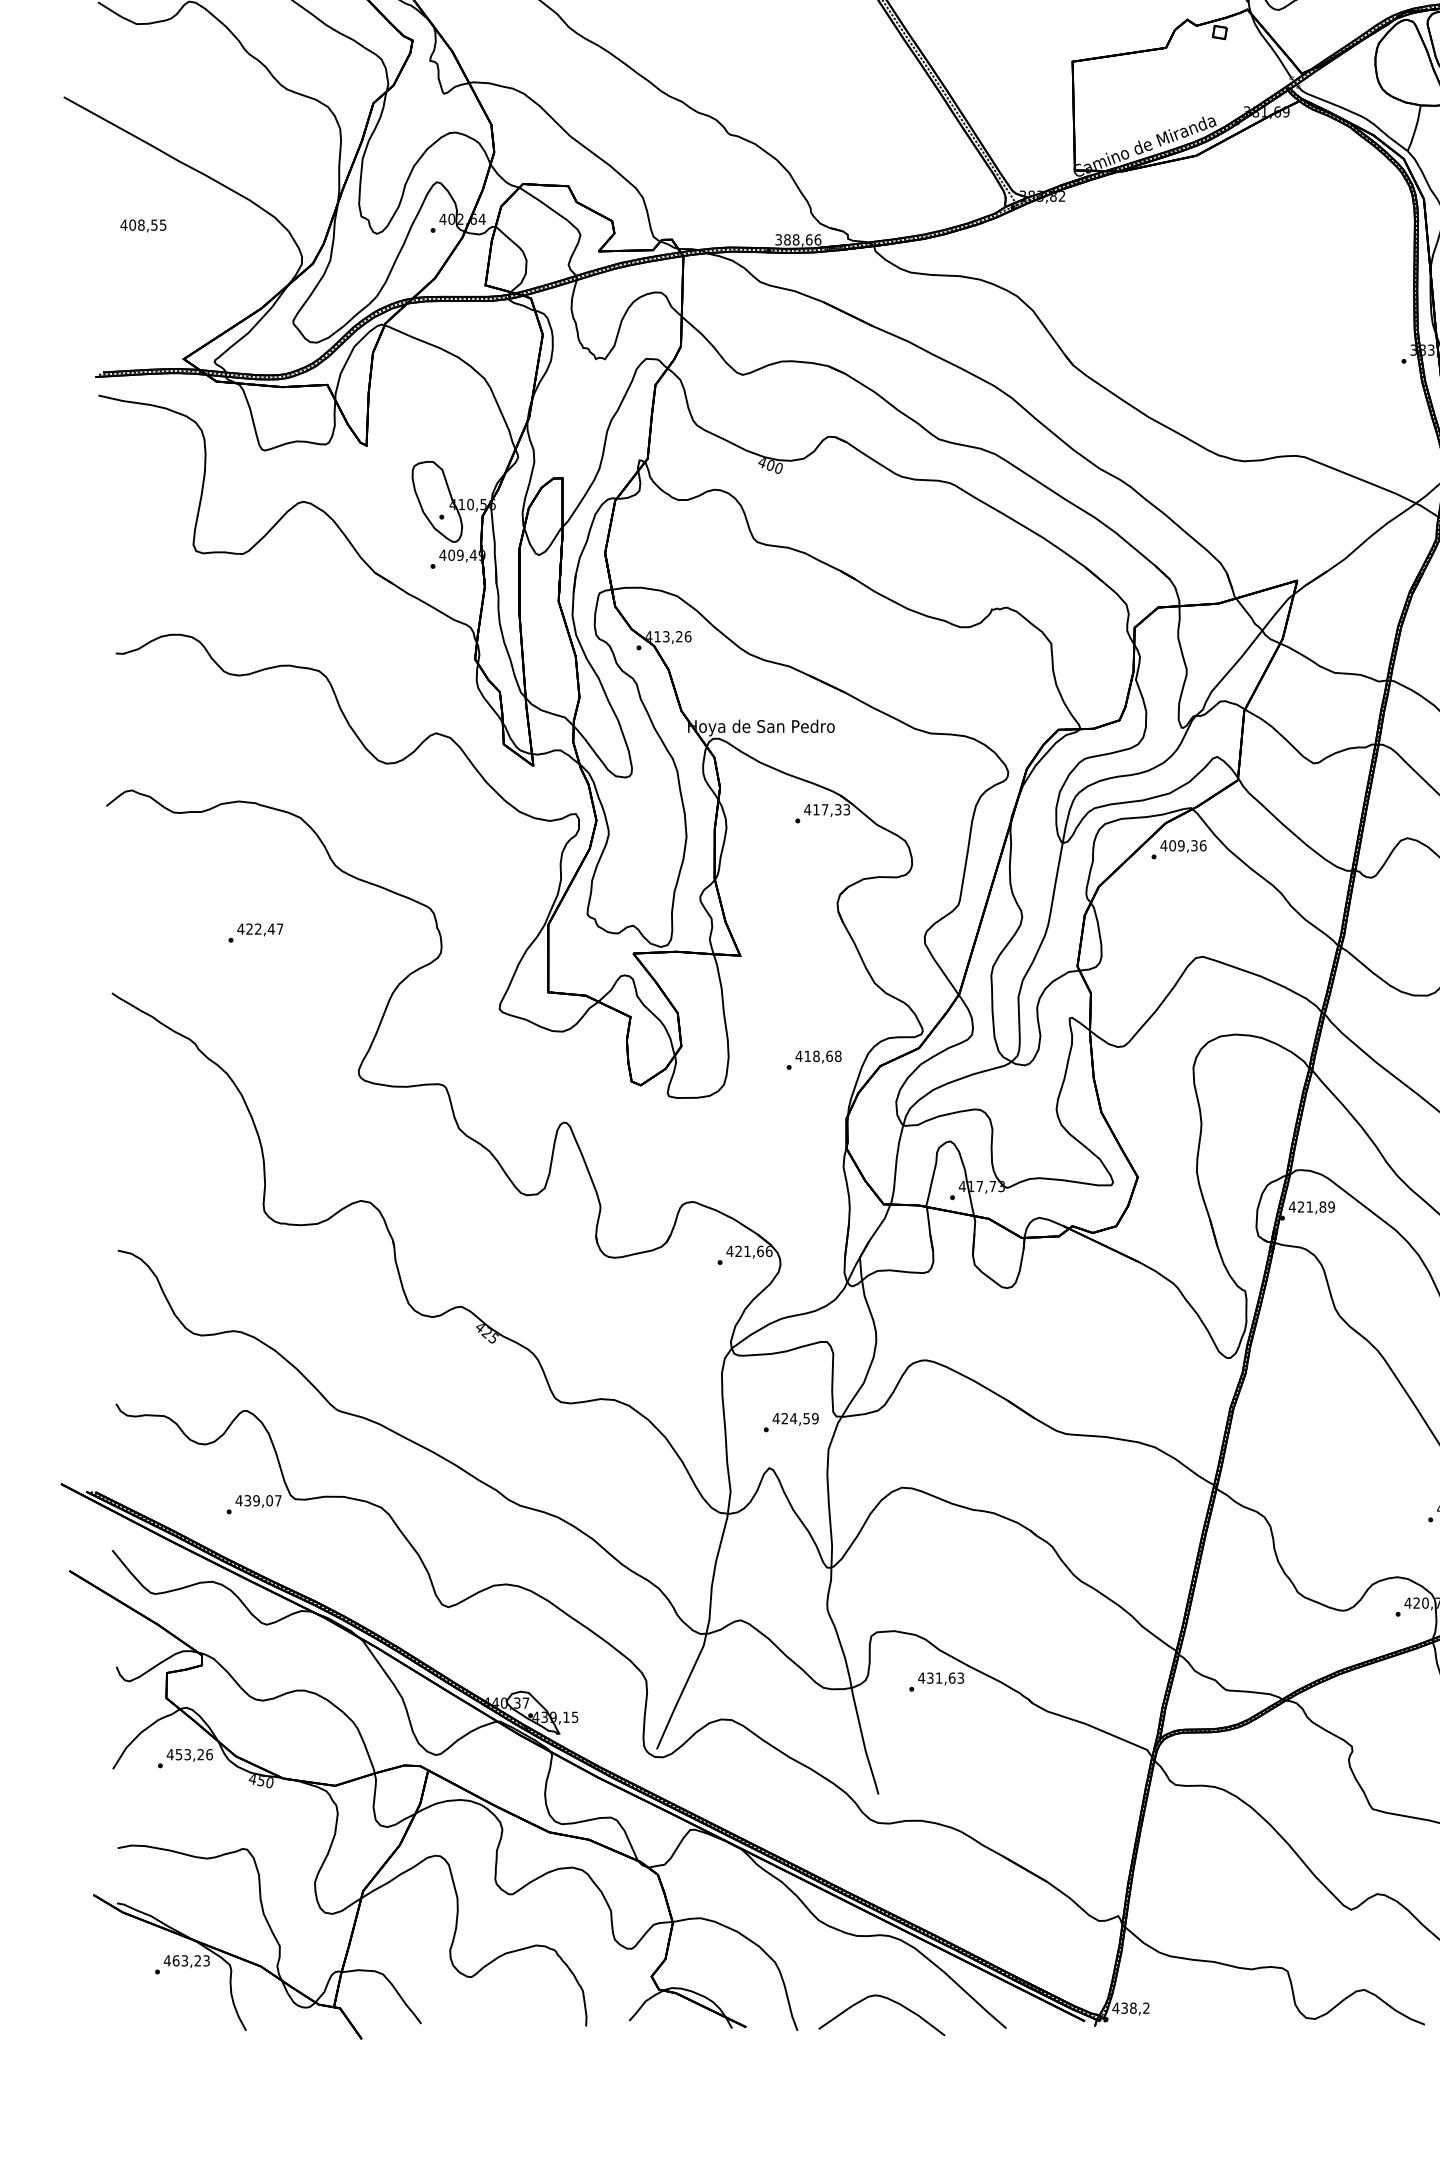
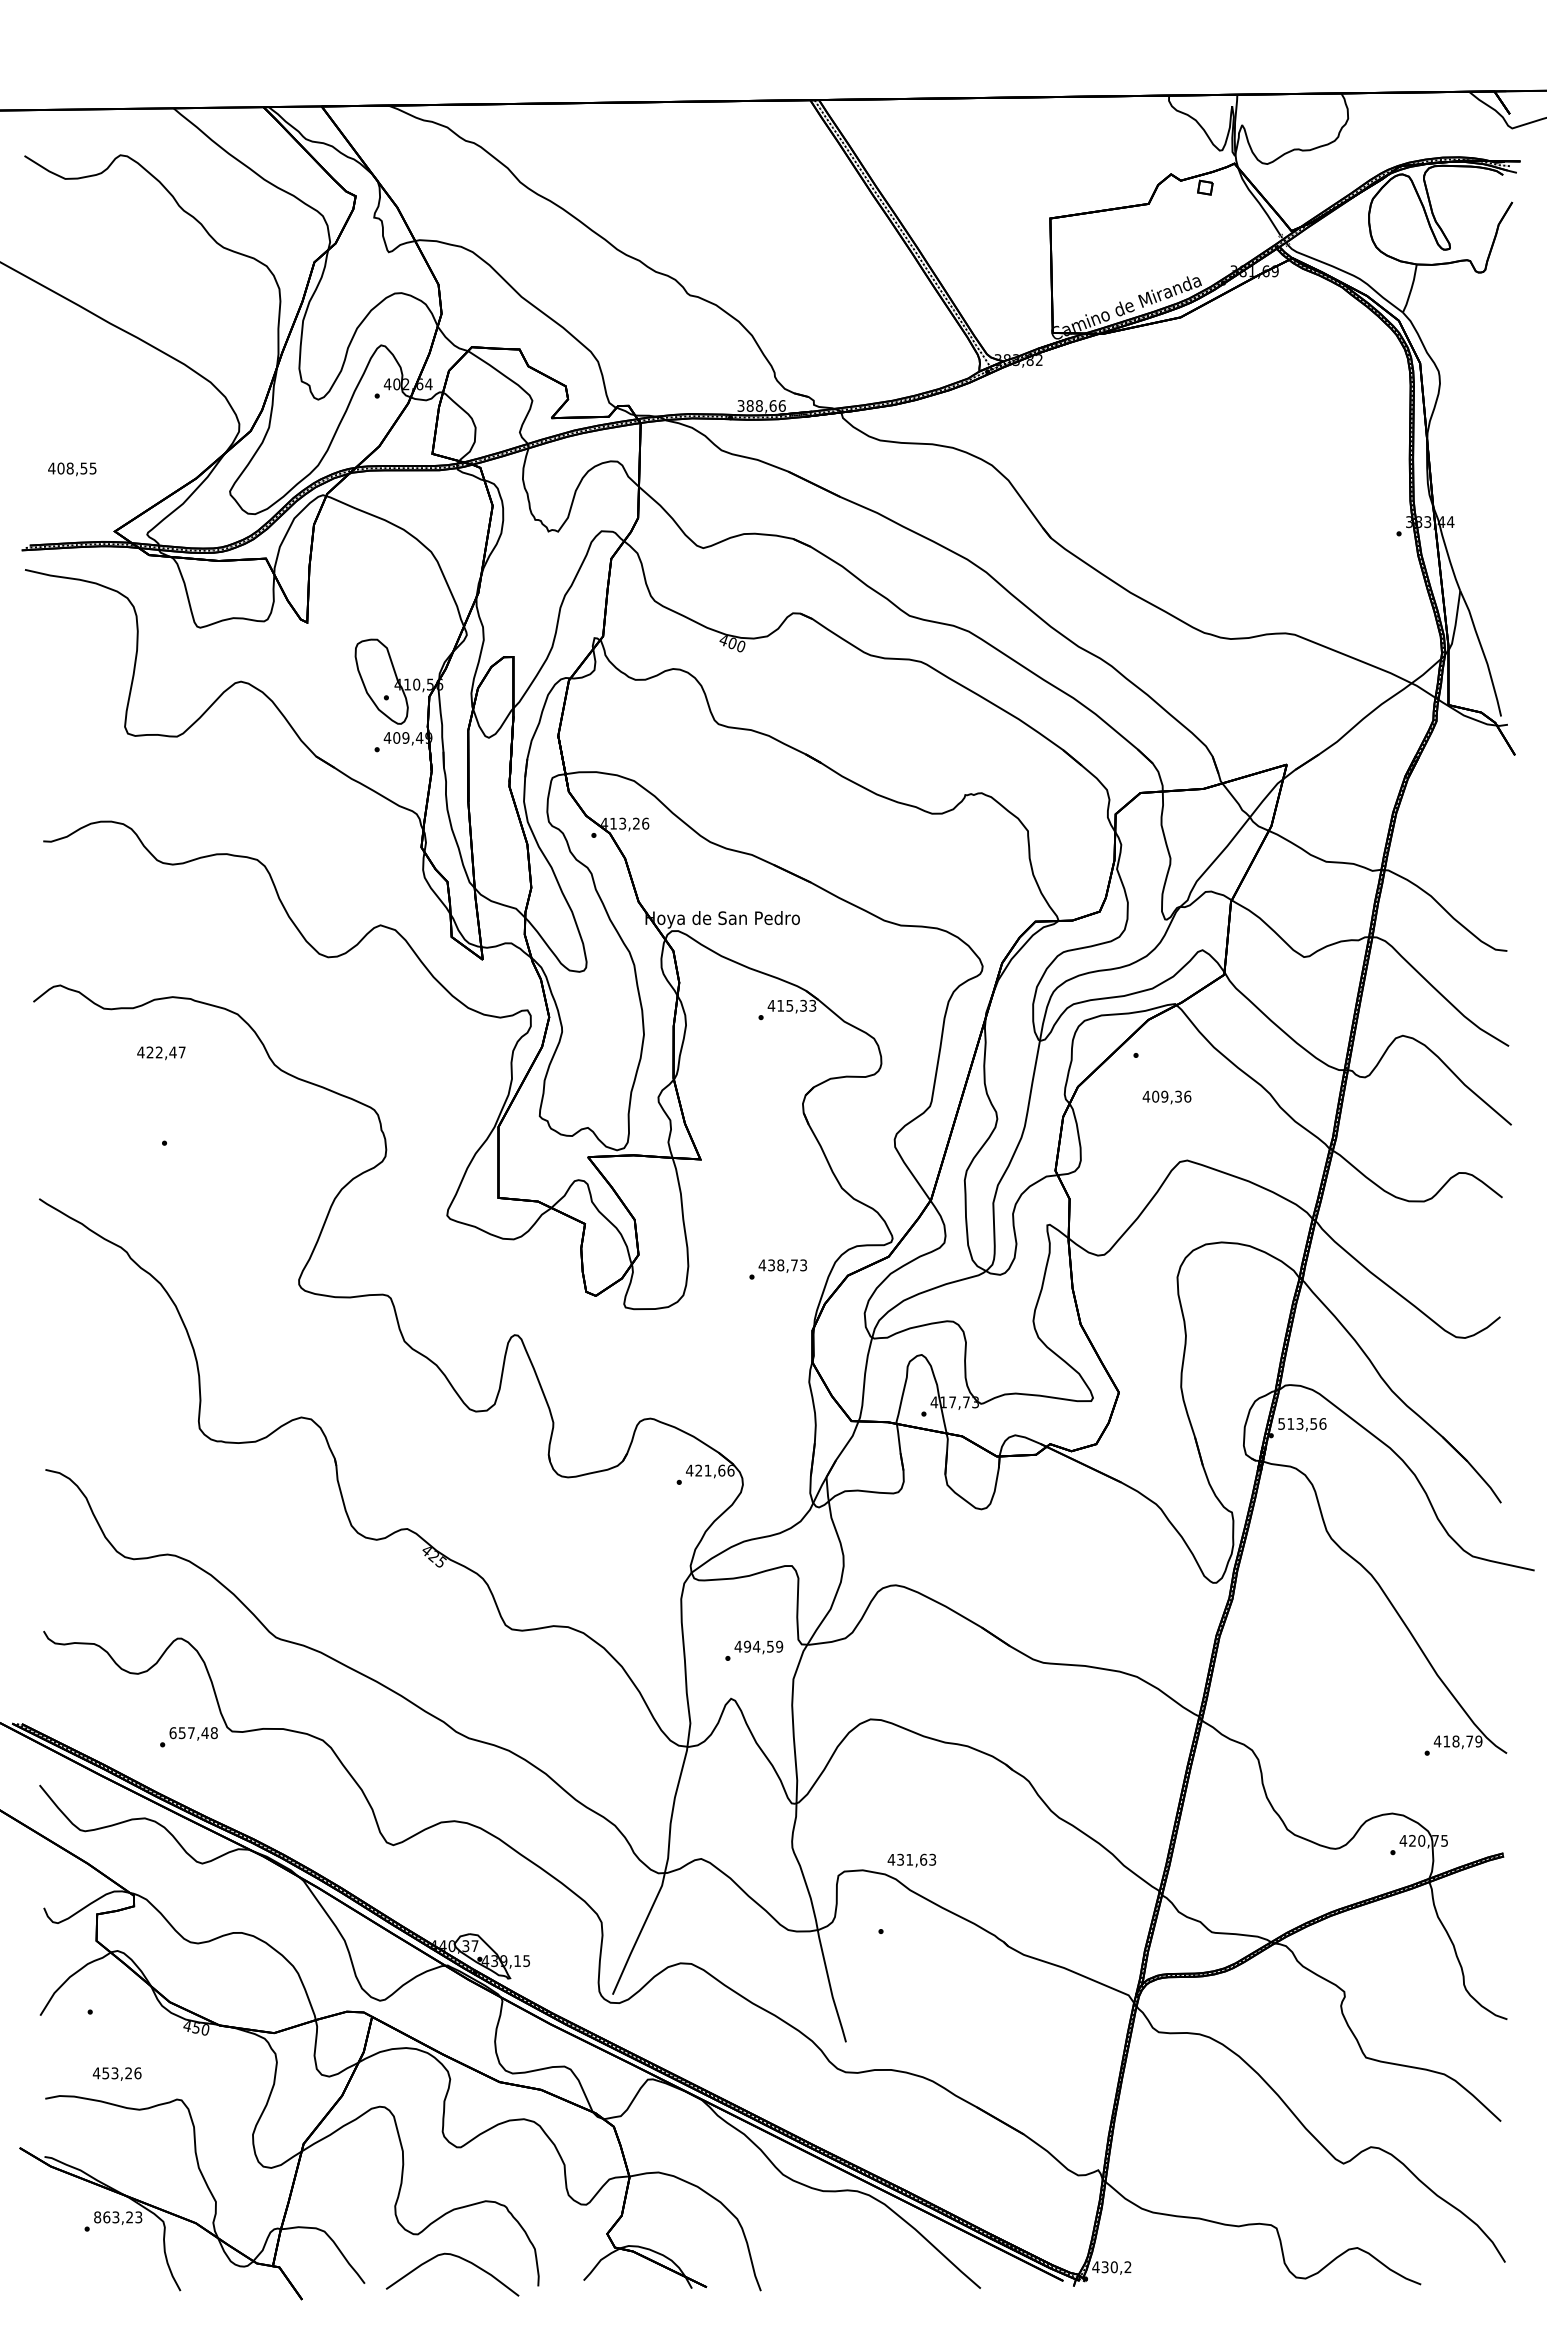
text: (143, 226) -> (72, 469), moved
text: (824, 809) -> (789, 1005), 417,33 -> 415,33
text: (1182, 846) -> (1166, 1097), moved
text: (260, 930) -> (161, 1053), moved
text: (822, 1056) -> (787, 1265), 418,68 -> 438,73
text: (1311, 1206) -> (1301, 1423), 421,89 -> 513,56
text: (784, 1418) -> (747, 1646), 424,59 -> 494,59
text: (258, 1501) -> (193, 1733), 439,07 -> 657,48
text: (940, 1678) -> (911, 1860), moved
text: (189, 1754) -> (116, 2073), moved
text: (167, 1960) -> (97, 2217), 463,23 -> 863,23
curve: (885, 1998) -> (456, 2257), moved
text: (1132, 2007) -> (1113, 2266), 438,2 -> 430,2

